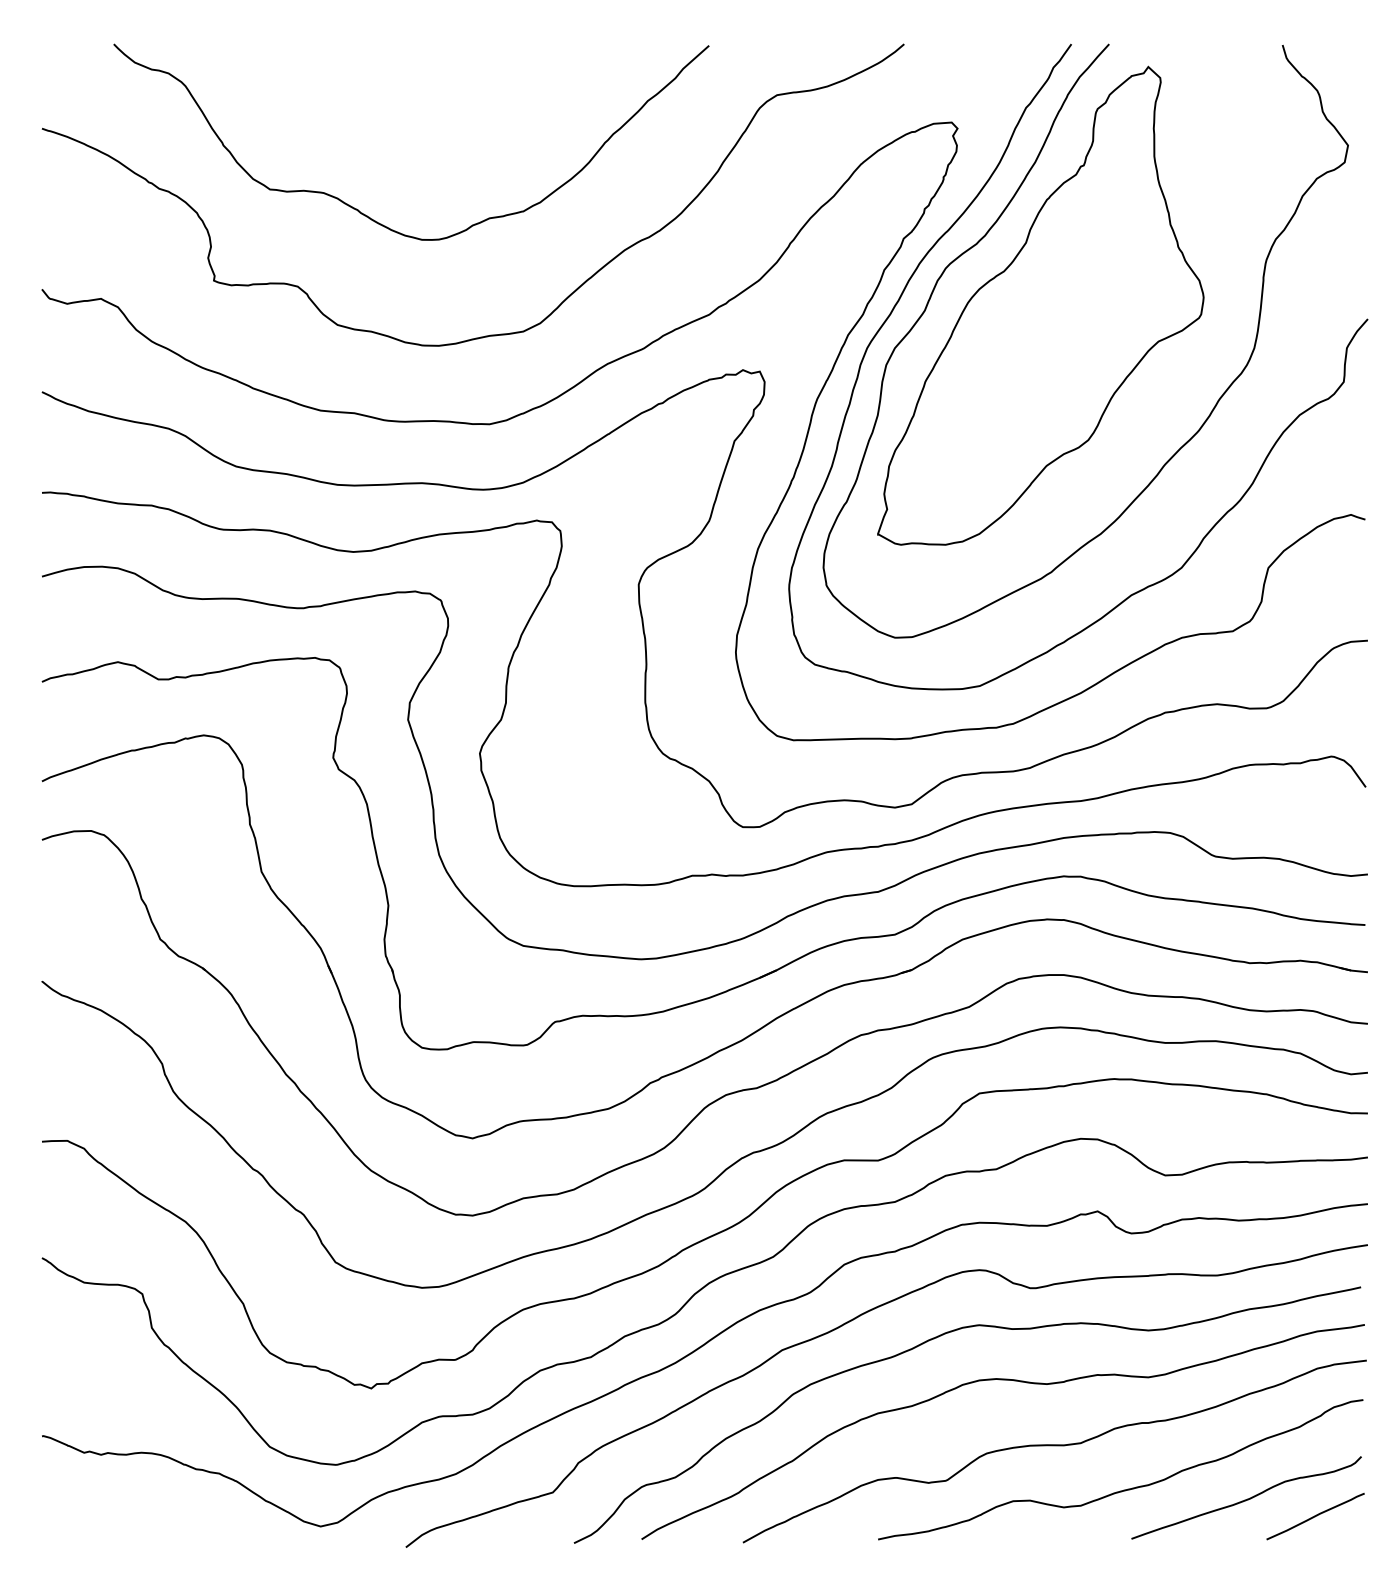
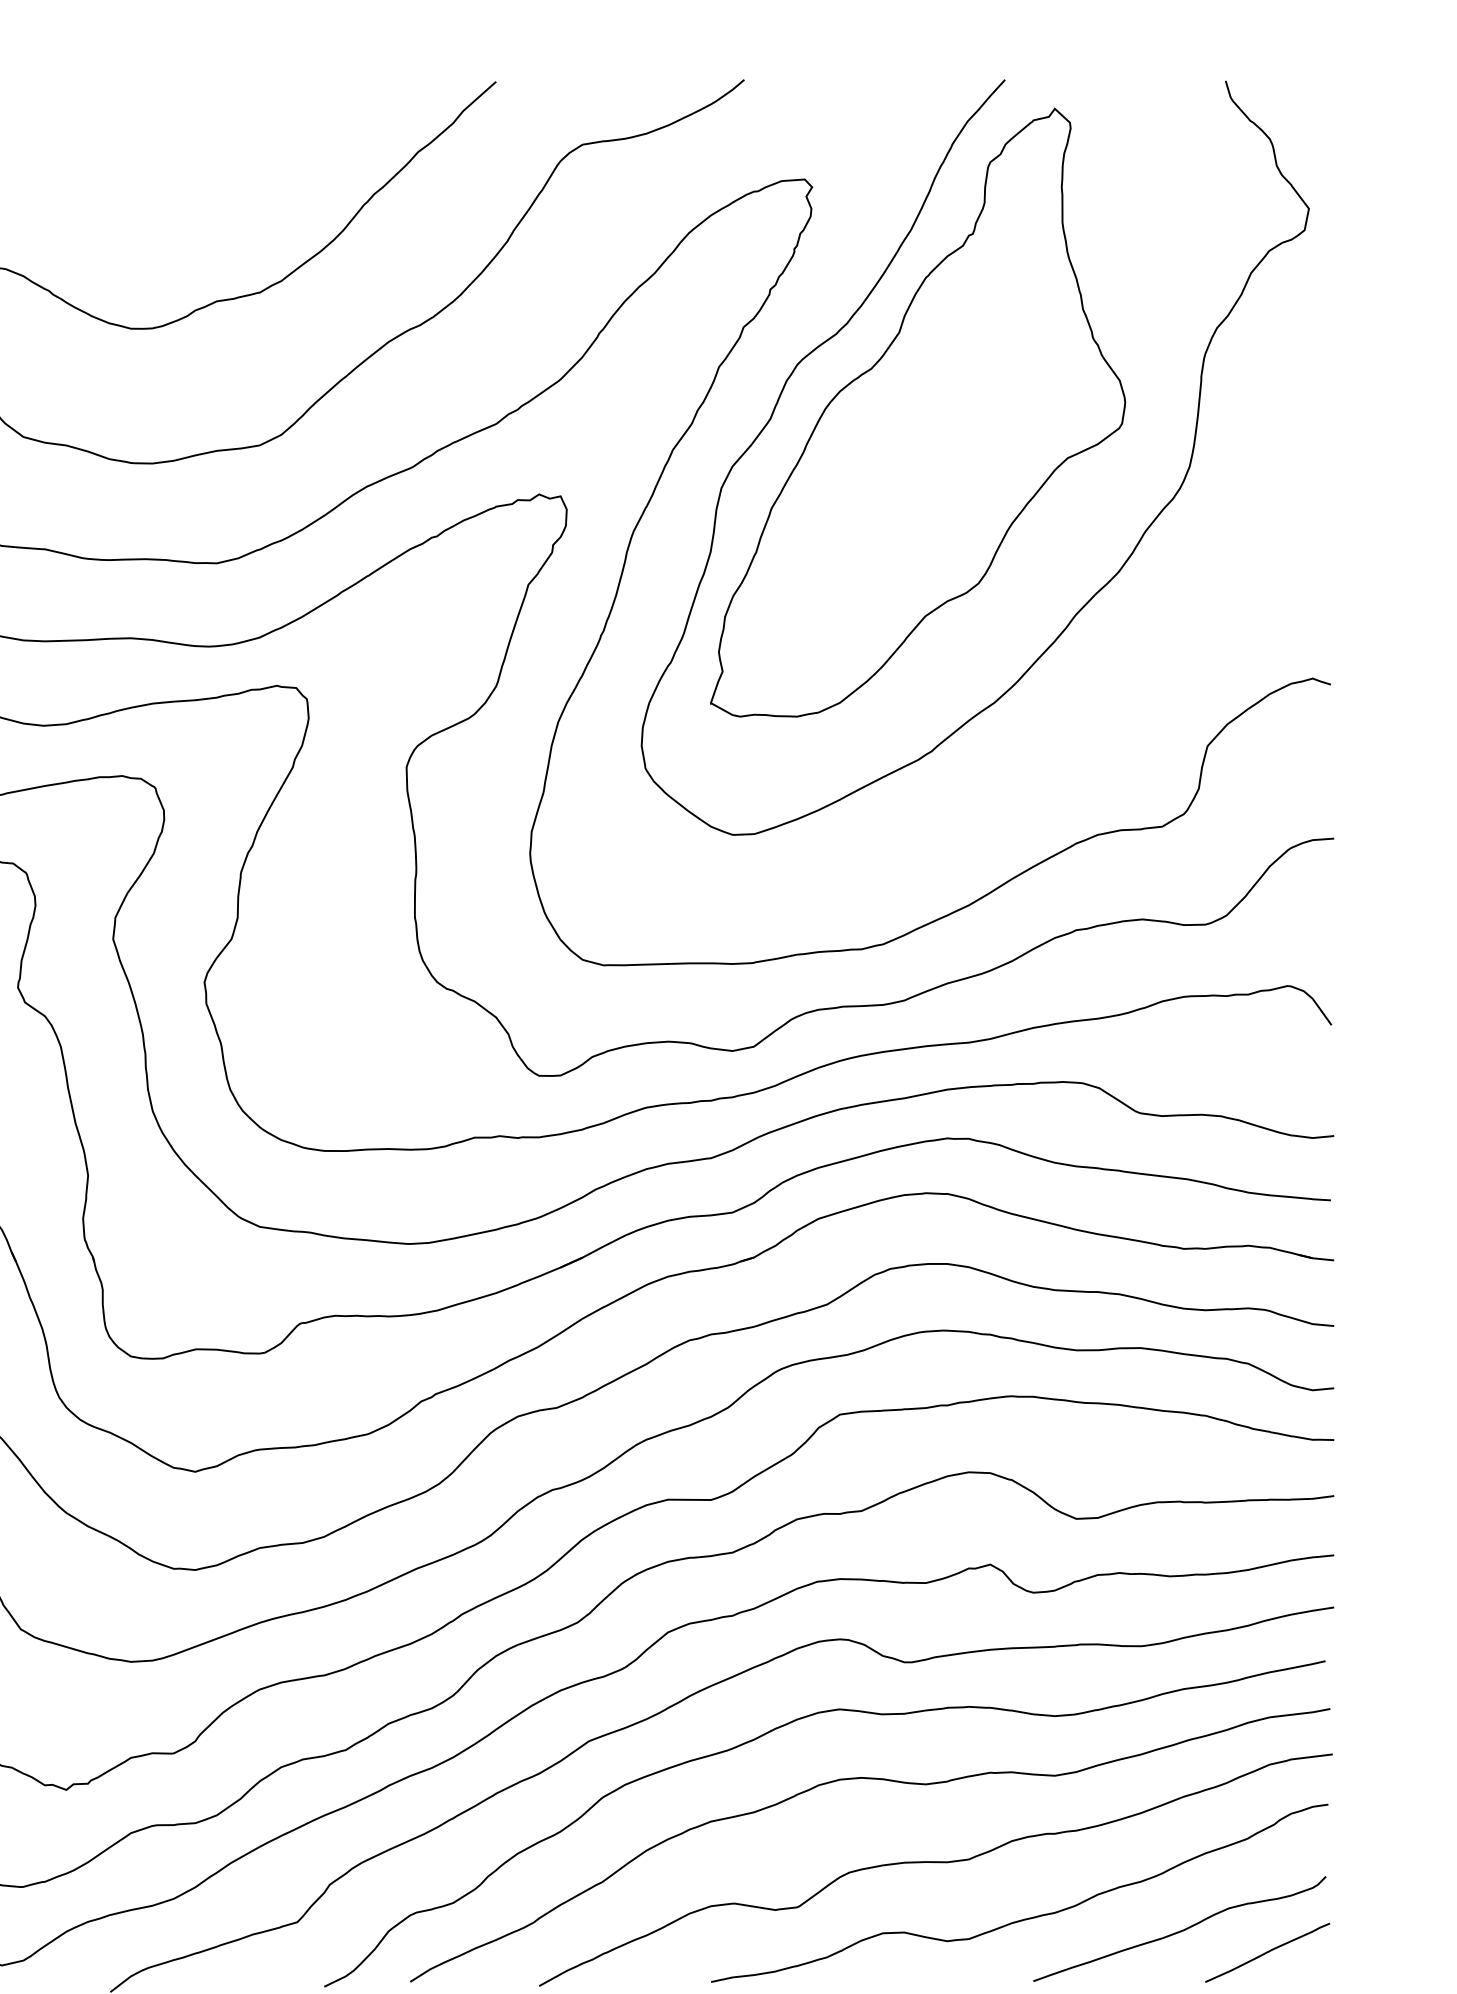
curve: (936, 244) -> (785, 334), removed

